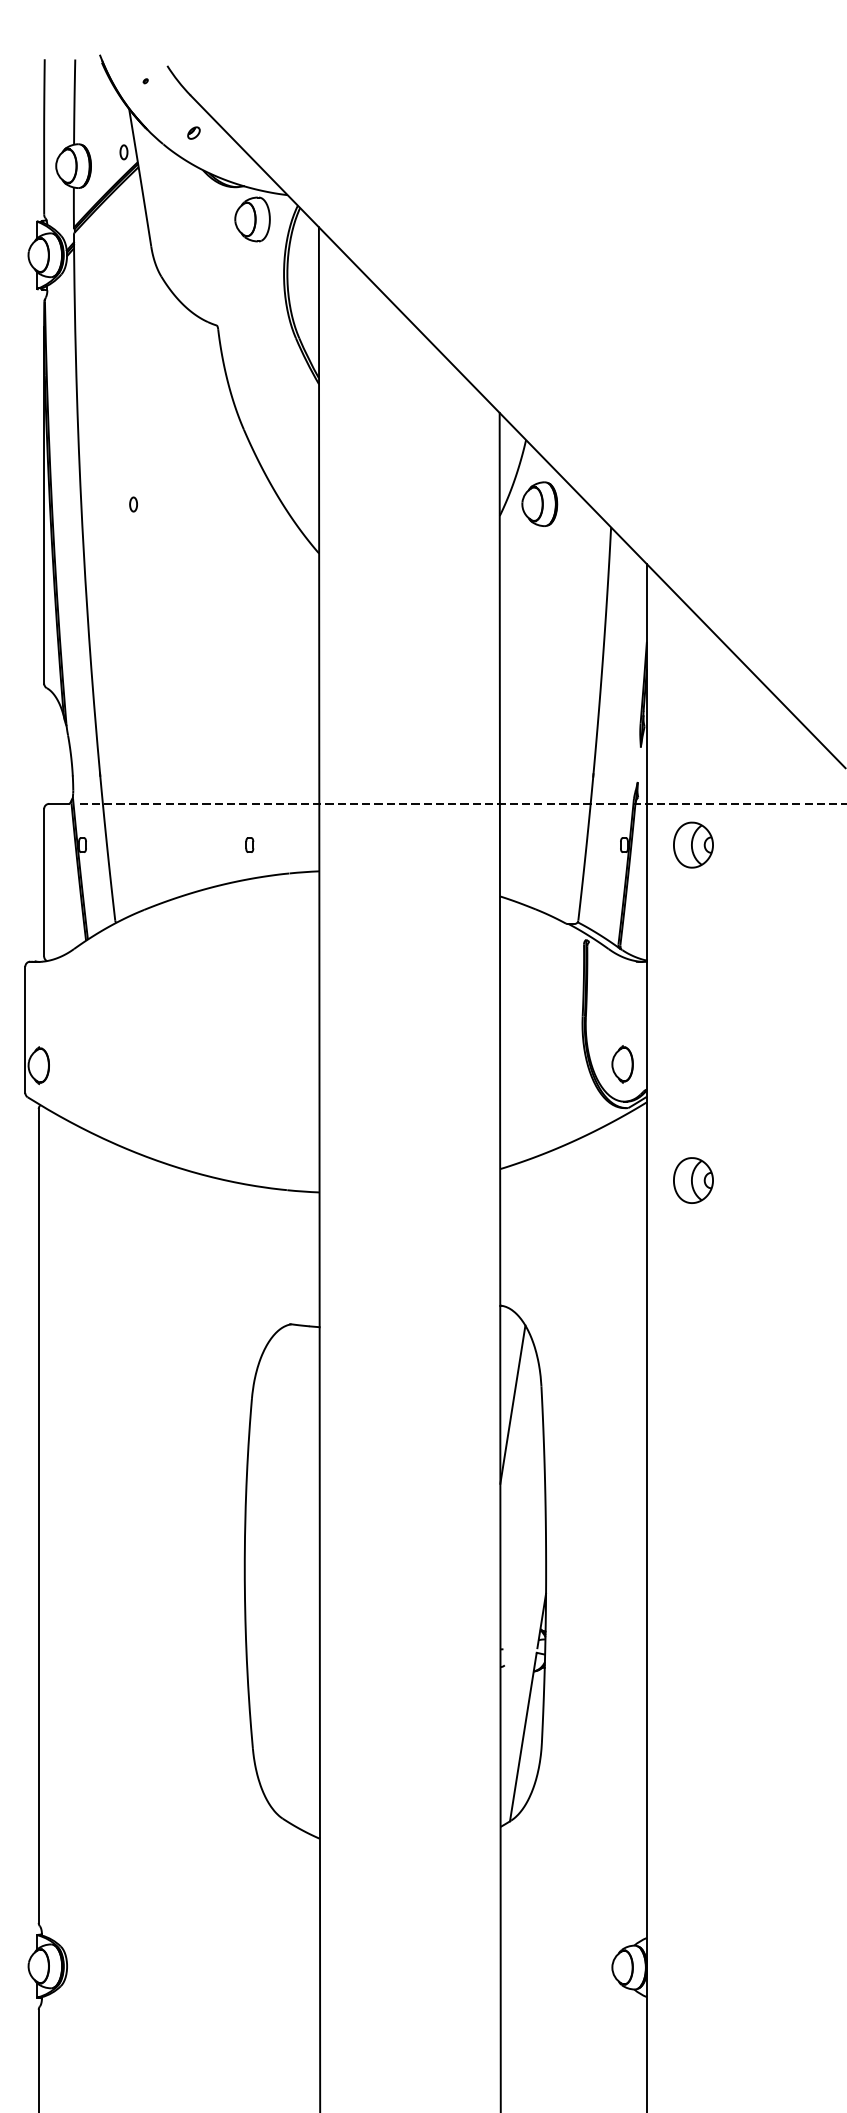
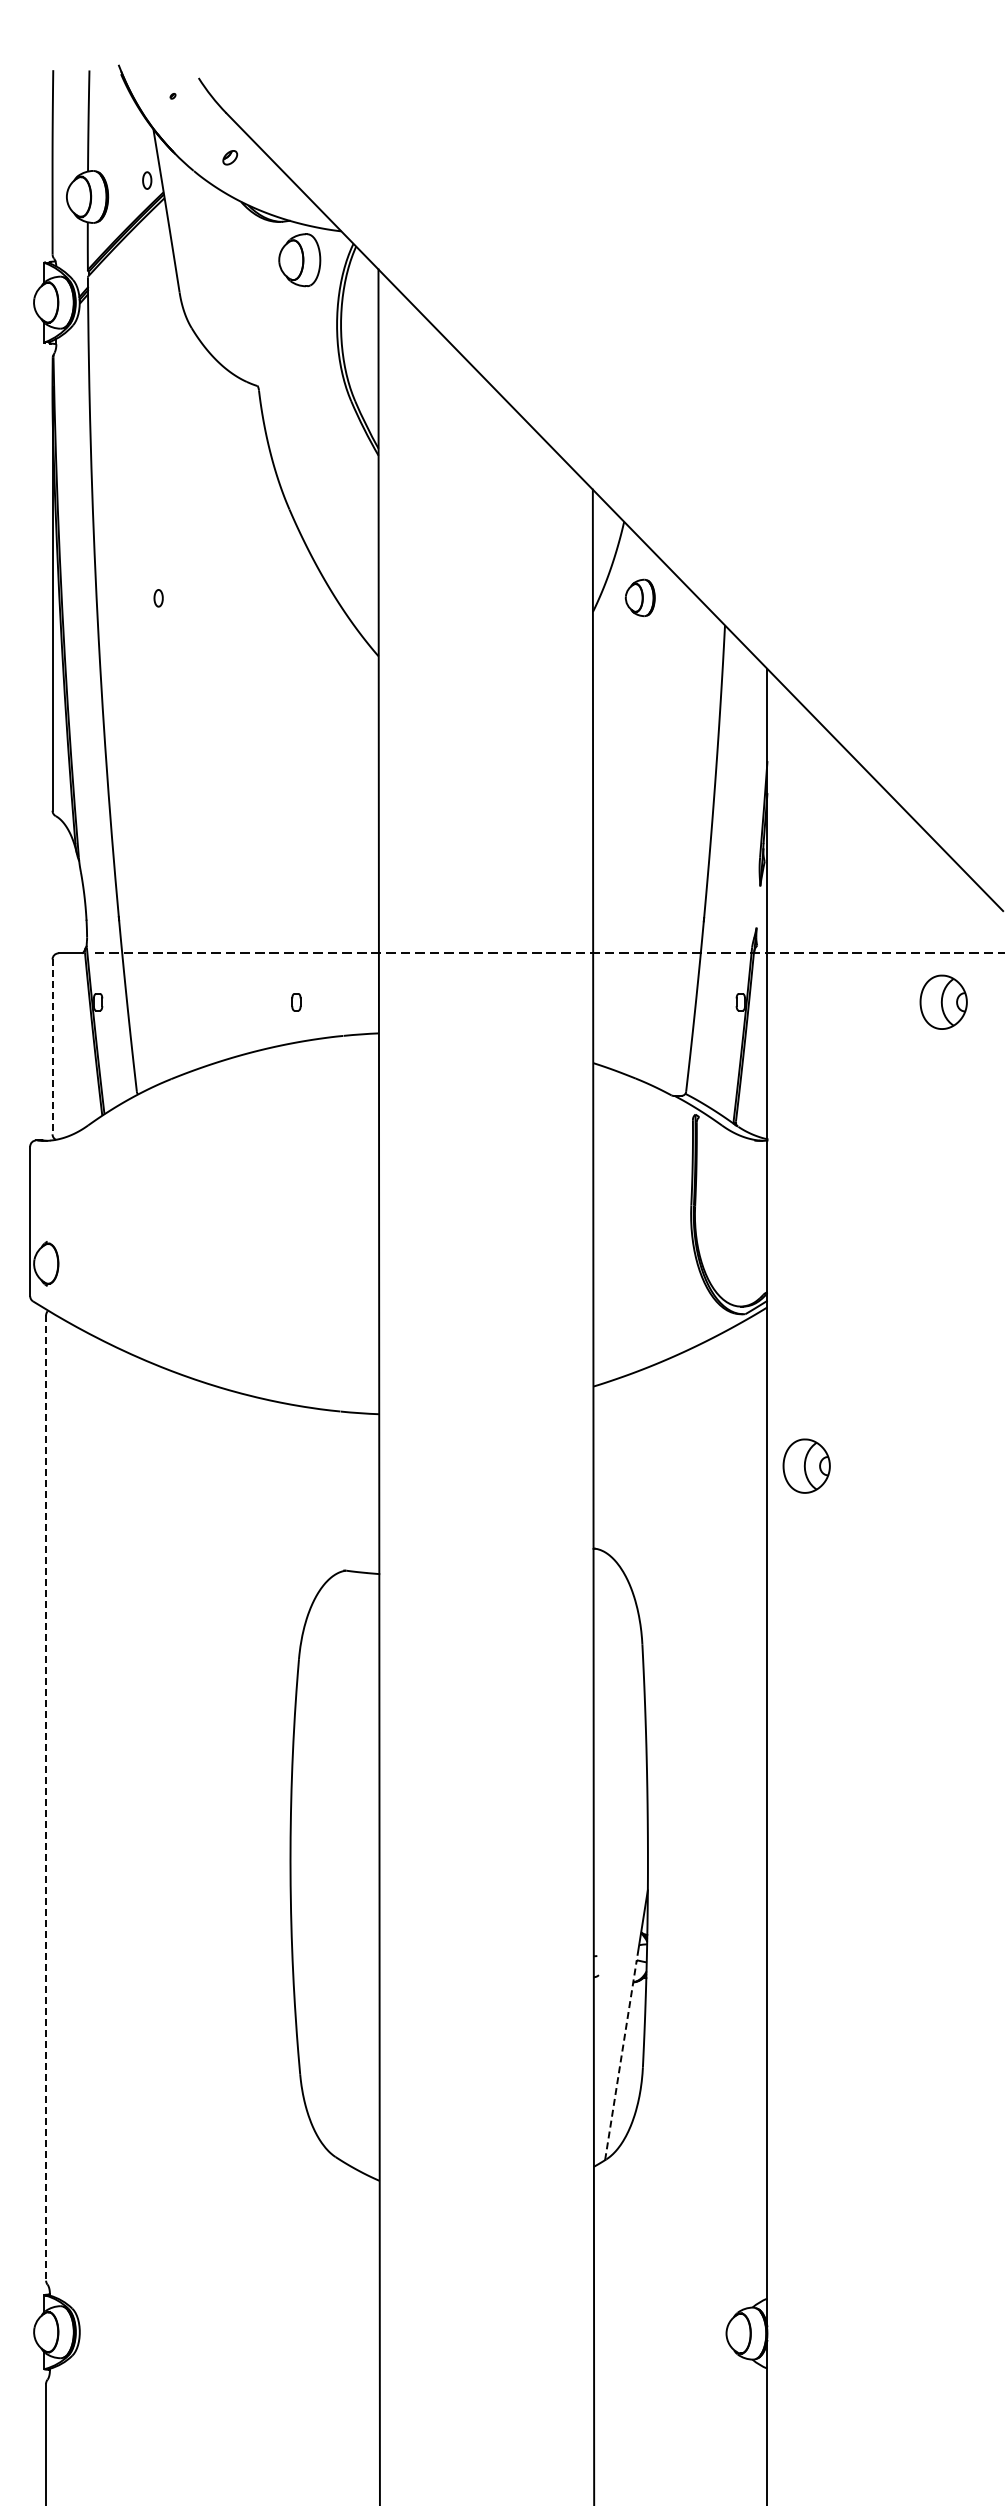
part: (539, 503) -> (639, 597), size x0.7
part: (693, 844) -> (943, 1001), moved
line: (44, 883) -> (52, 1047), solid -> dashed
part: (622, 1064) -> (738, 1262), removed
part: (693, 1180) -> (806, 1465), moved
line: (512, 1404) -> (608, 1665), removed
line: (39, 1516) -> (46, 1798), solid -> dashed
line: (523, 1736) -> (621, 2059), solid -> dashed

